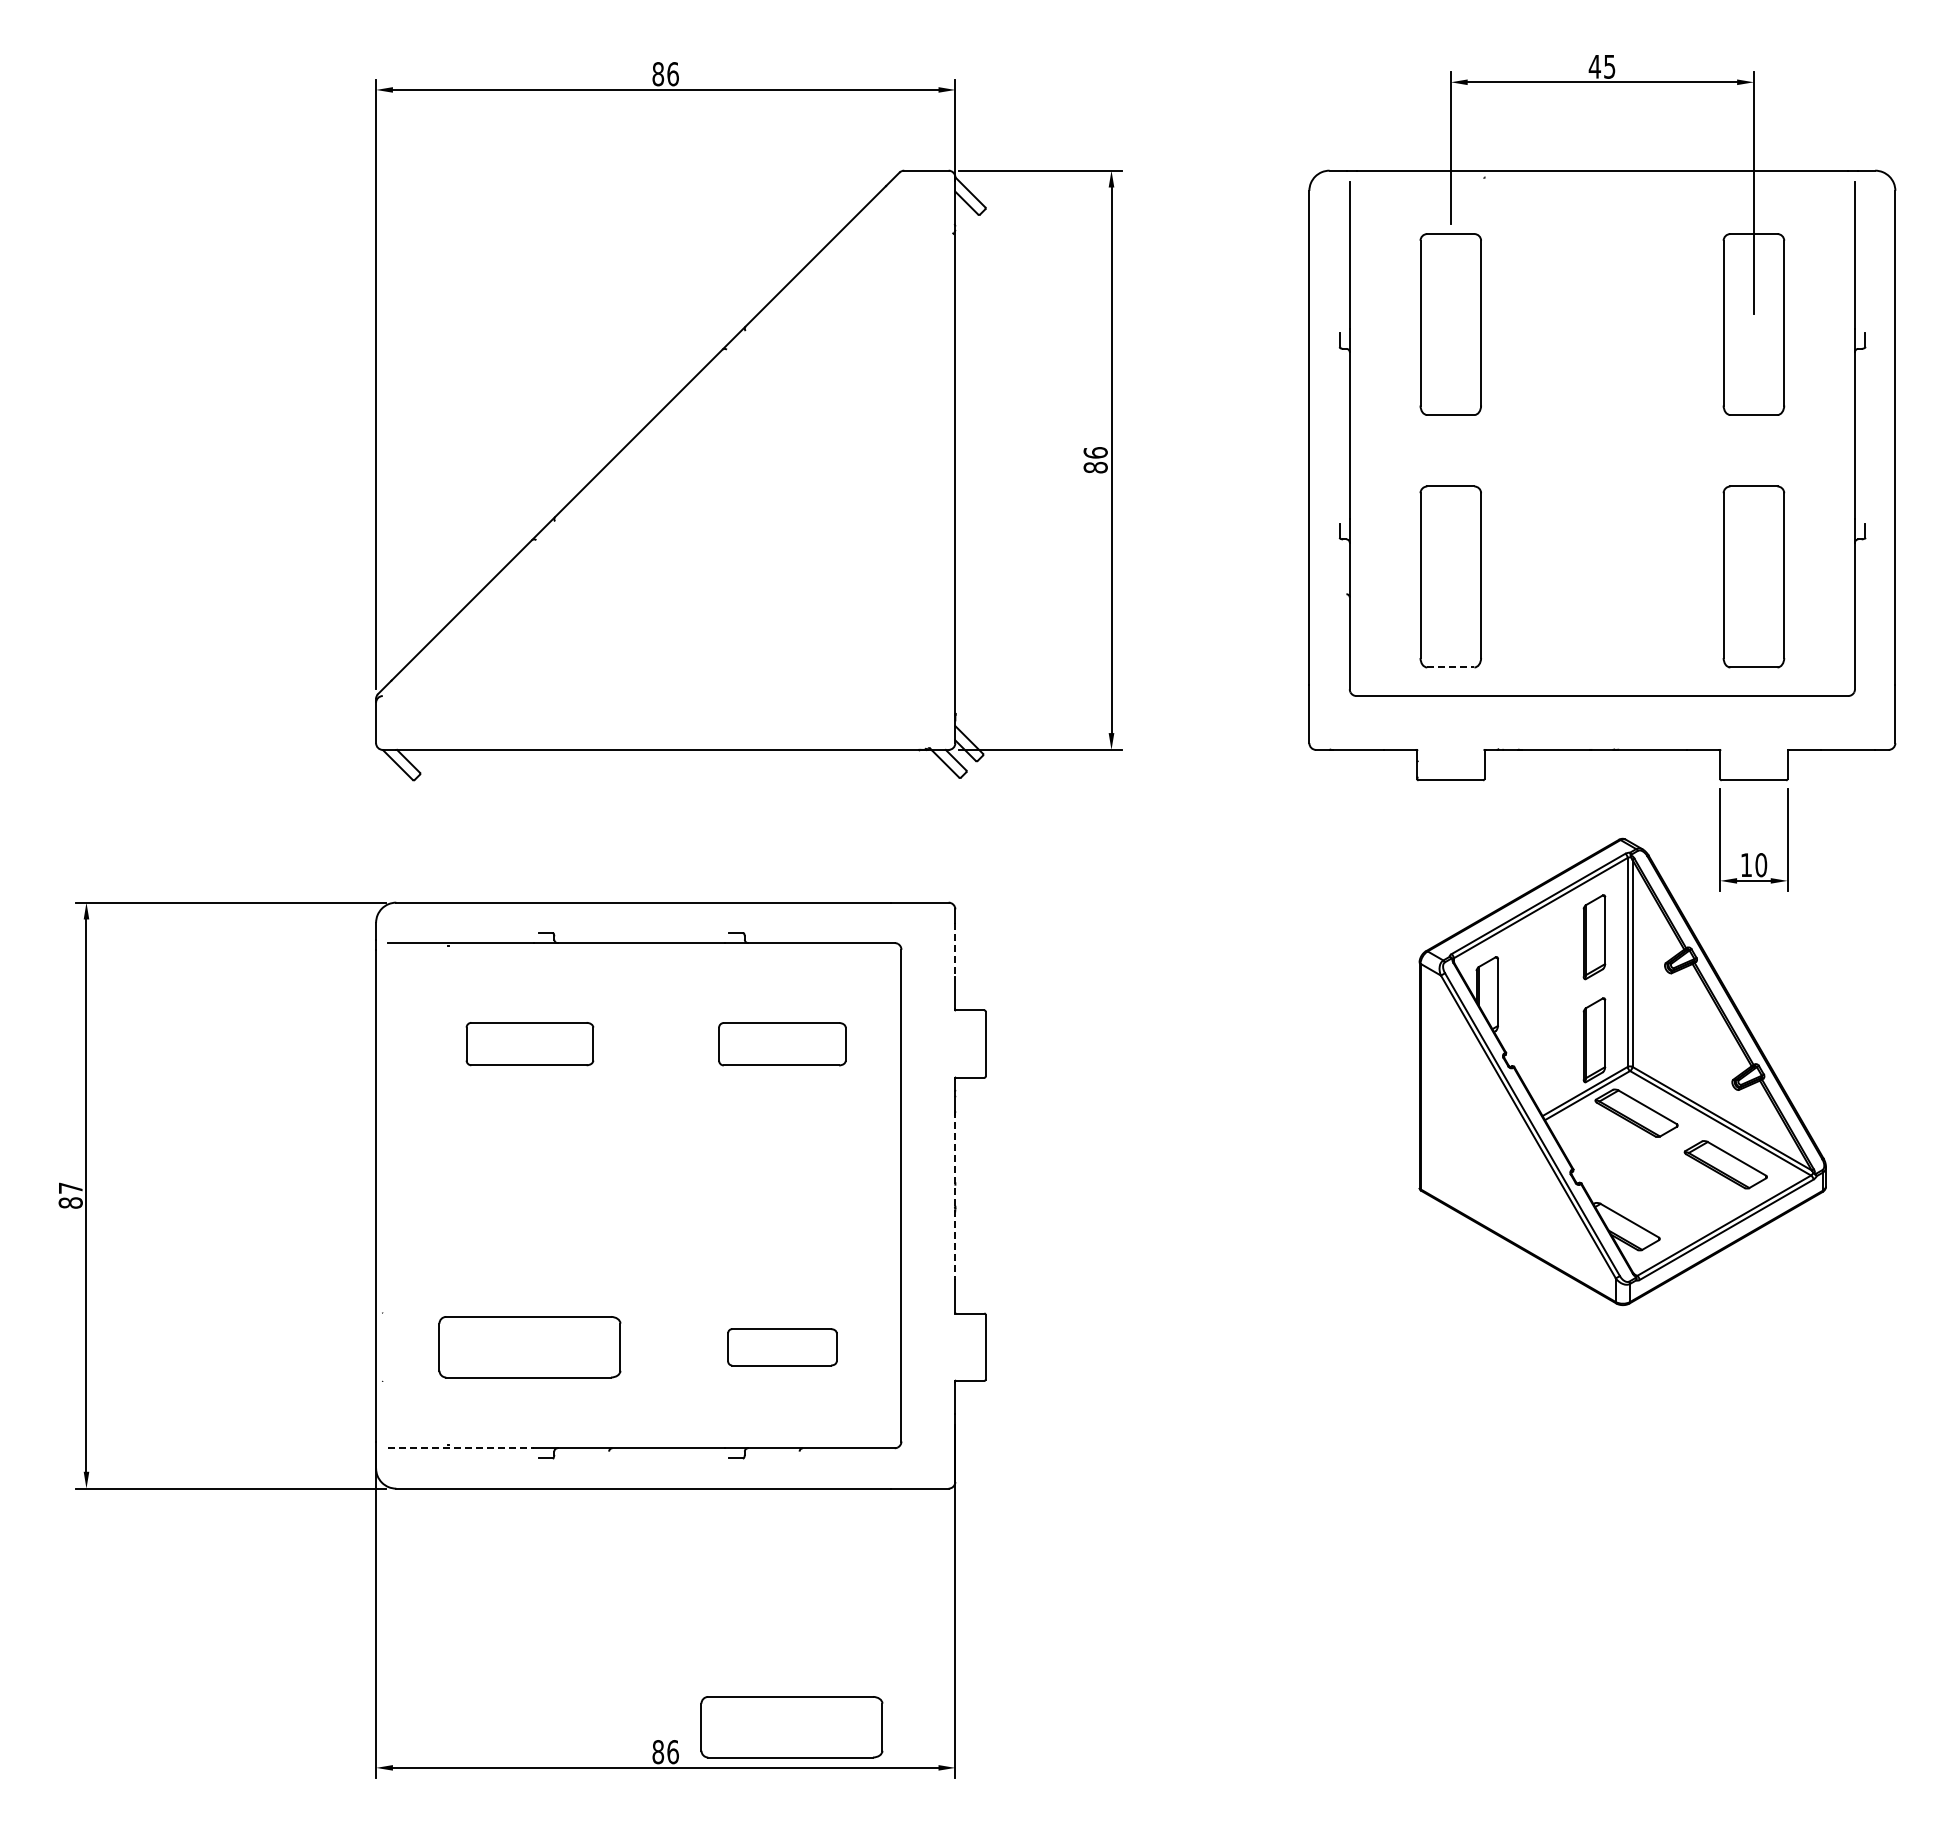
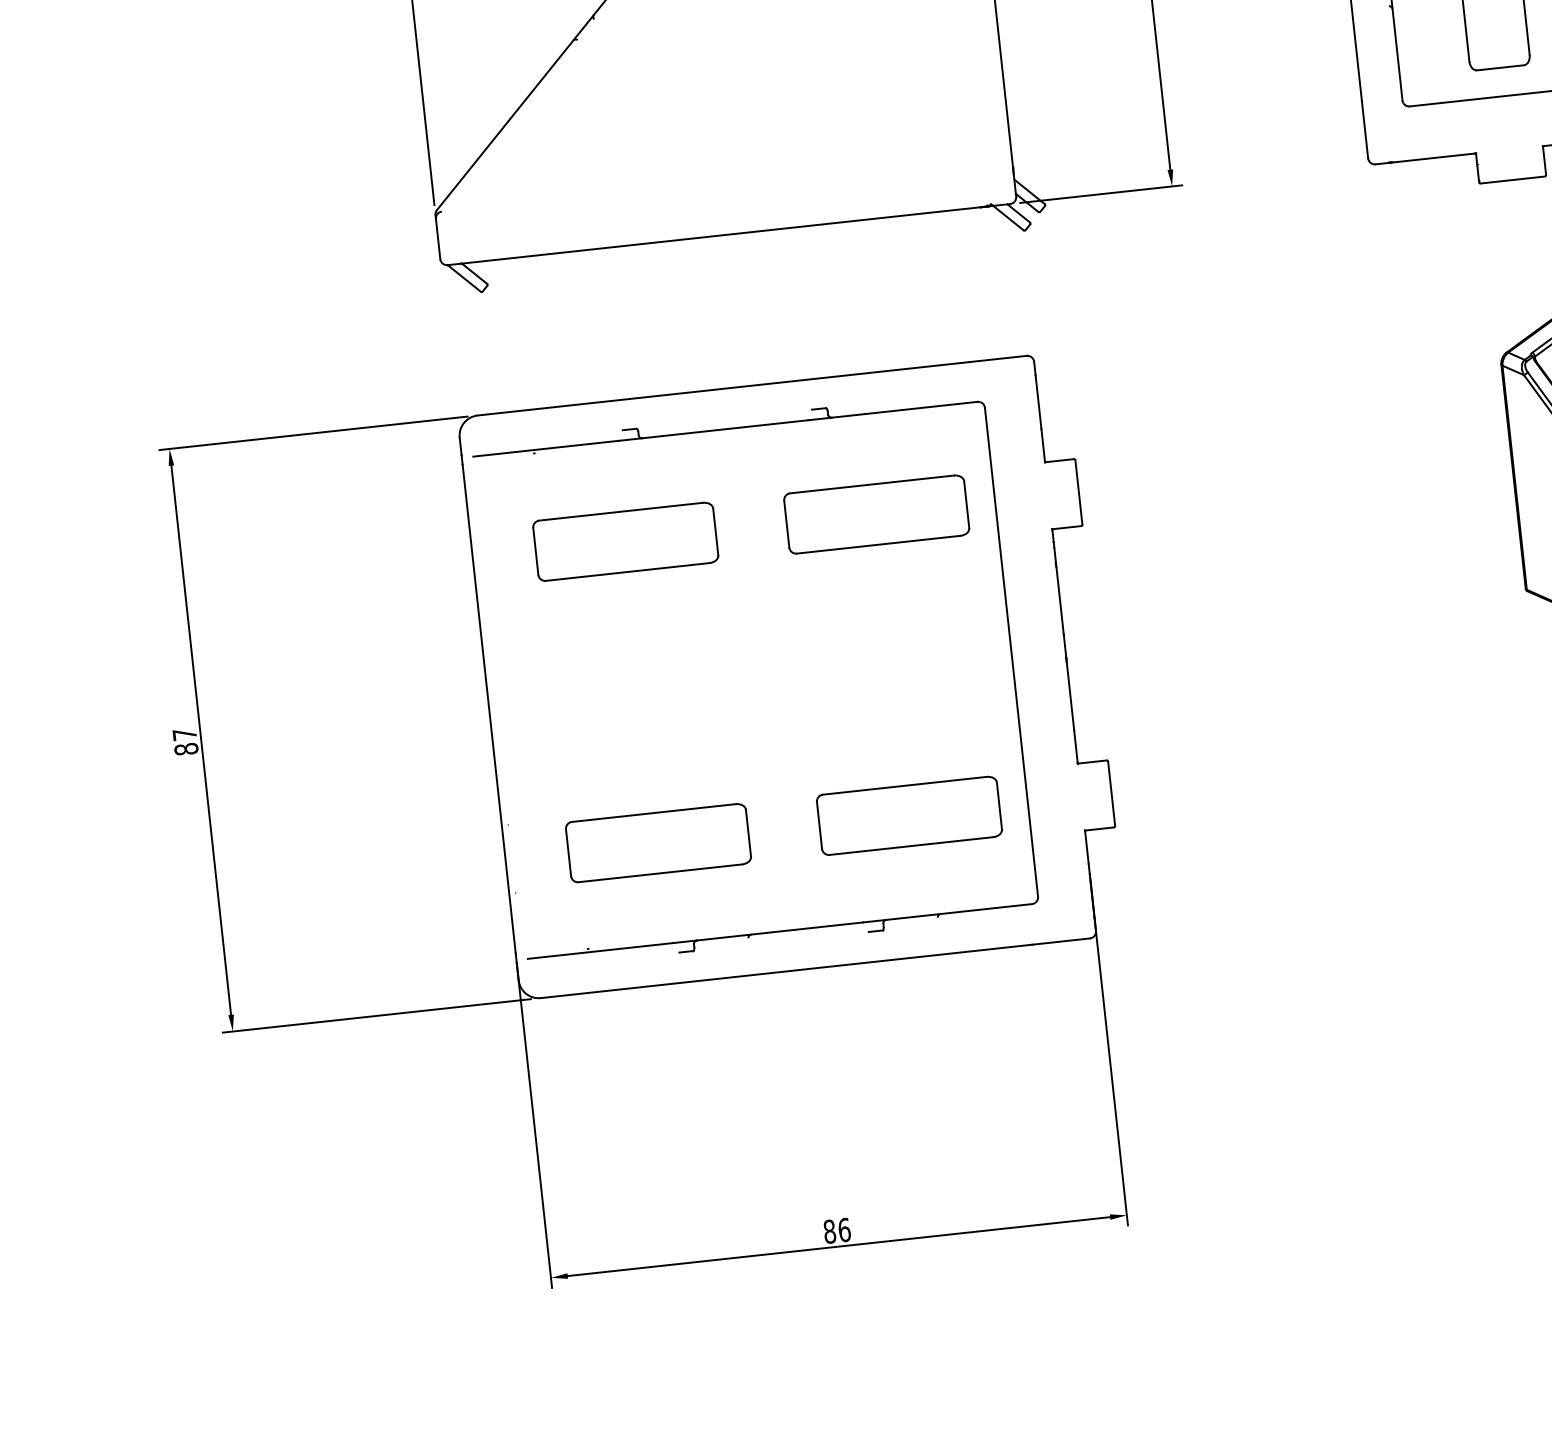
line: (1450, 667) -> (1500, 67), dashed -> solid
line: (955, 950) -> (1038, 402), dashed -> solid
part: (529, 1043) -> (625, 541), size x1.43
part: (782, 1044) -> (876, 514), size x1.43
line: (955, 1196) -> (1065, 647), dashed -> solid
part: (782, 1347) -> (909, 816), size x1.67
line: (461, 1448) -> (601, 951), dashed -> solid
part: (791, 1727) -> (959, 1192), removed

